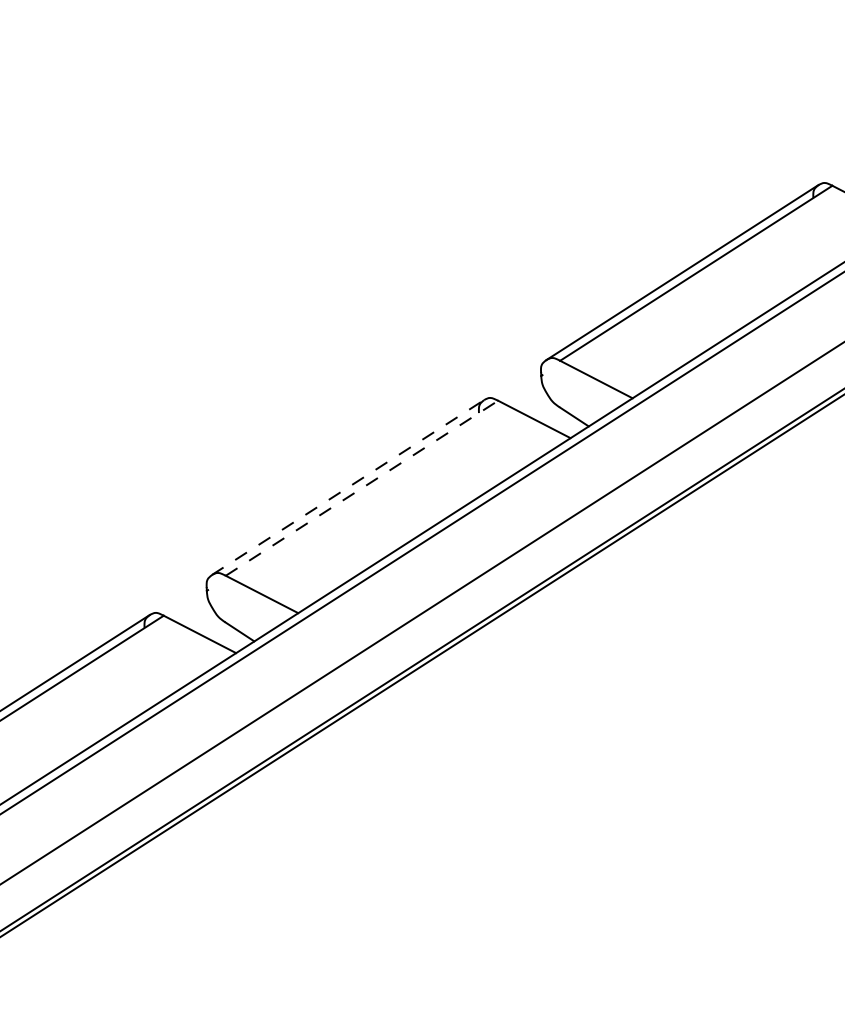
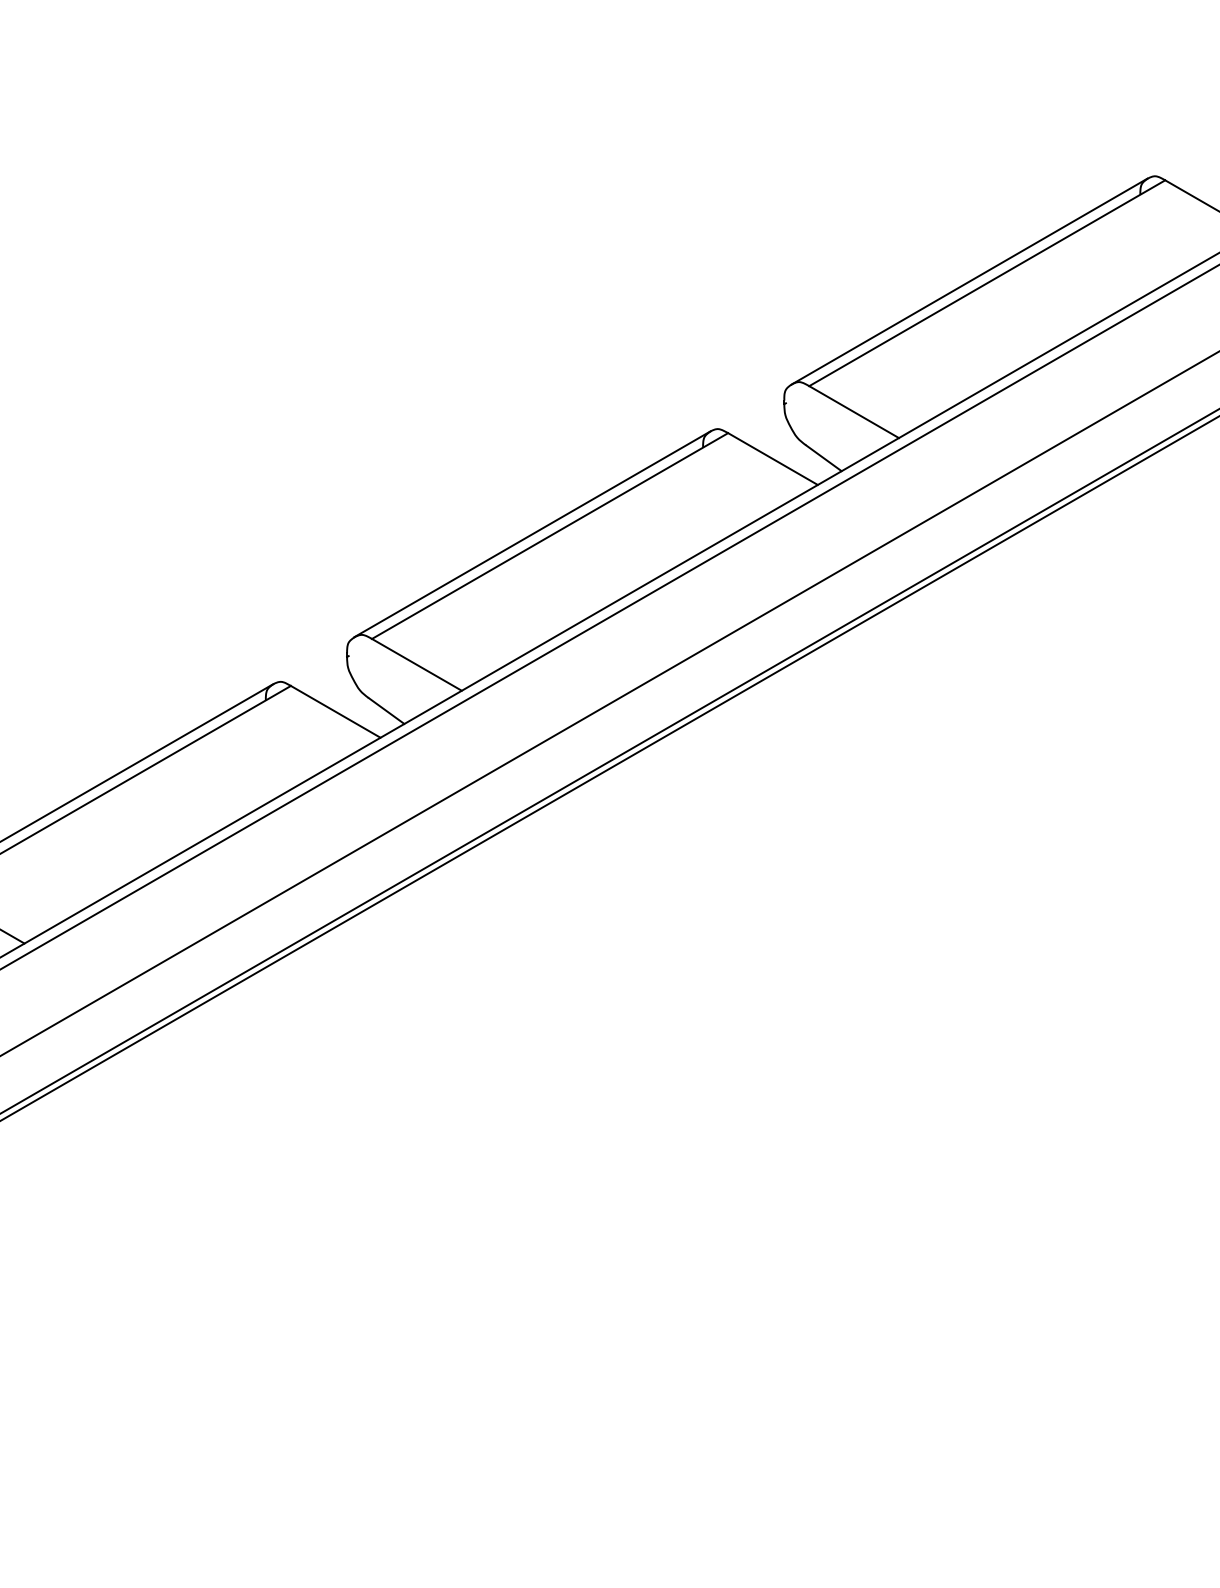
line: (348, 487) -> (532, 534), dashed -> solid
line: (362, 488) -> (550, 536), dashed -> solid

